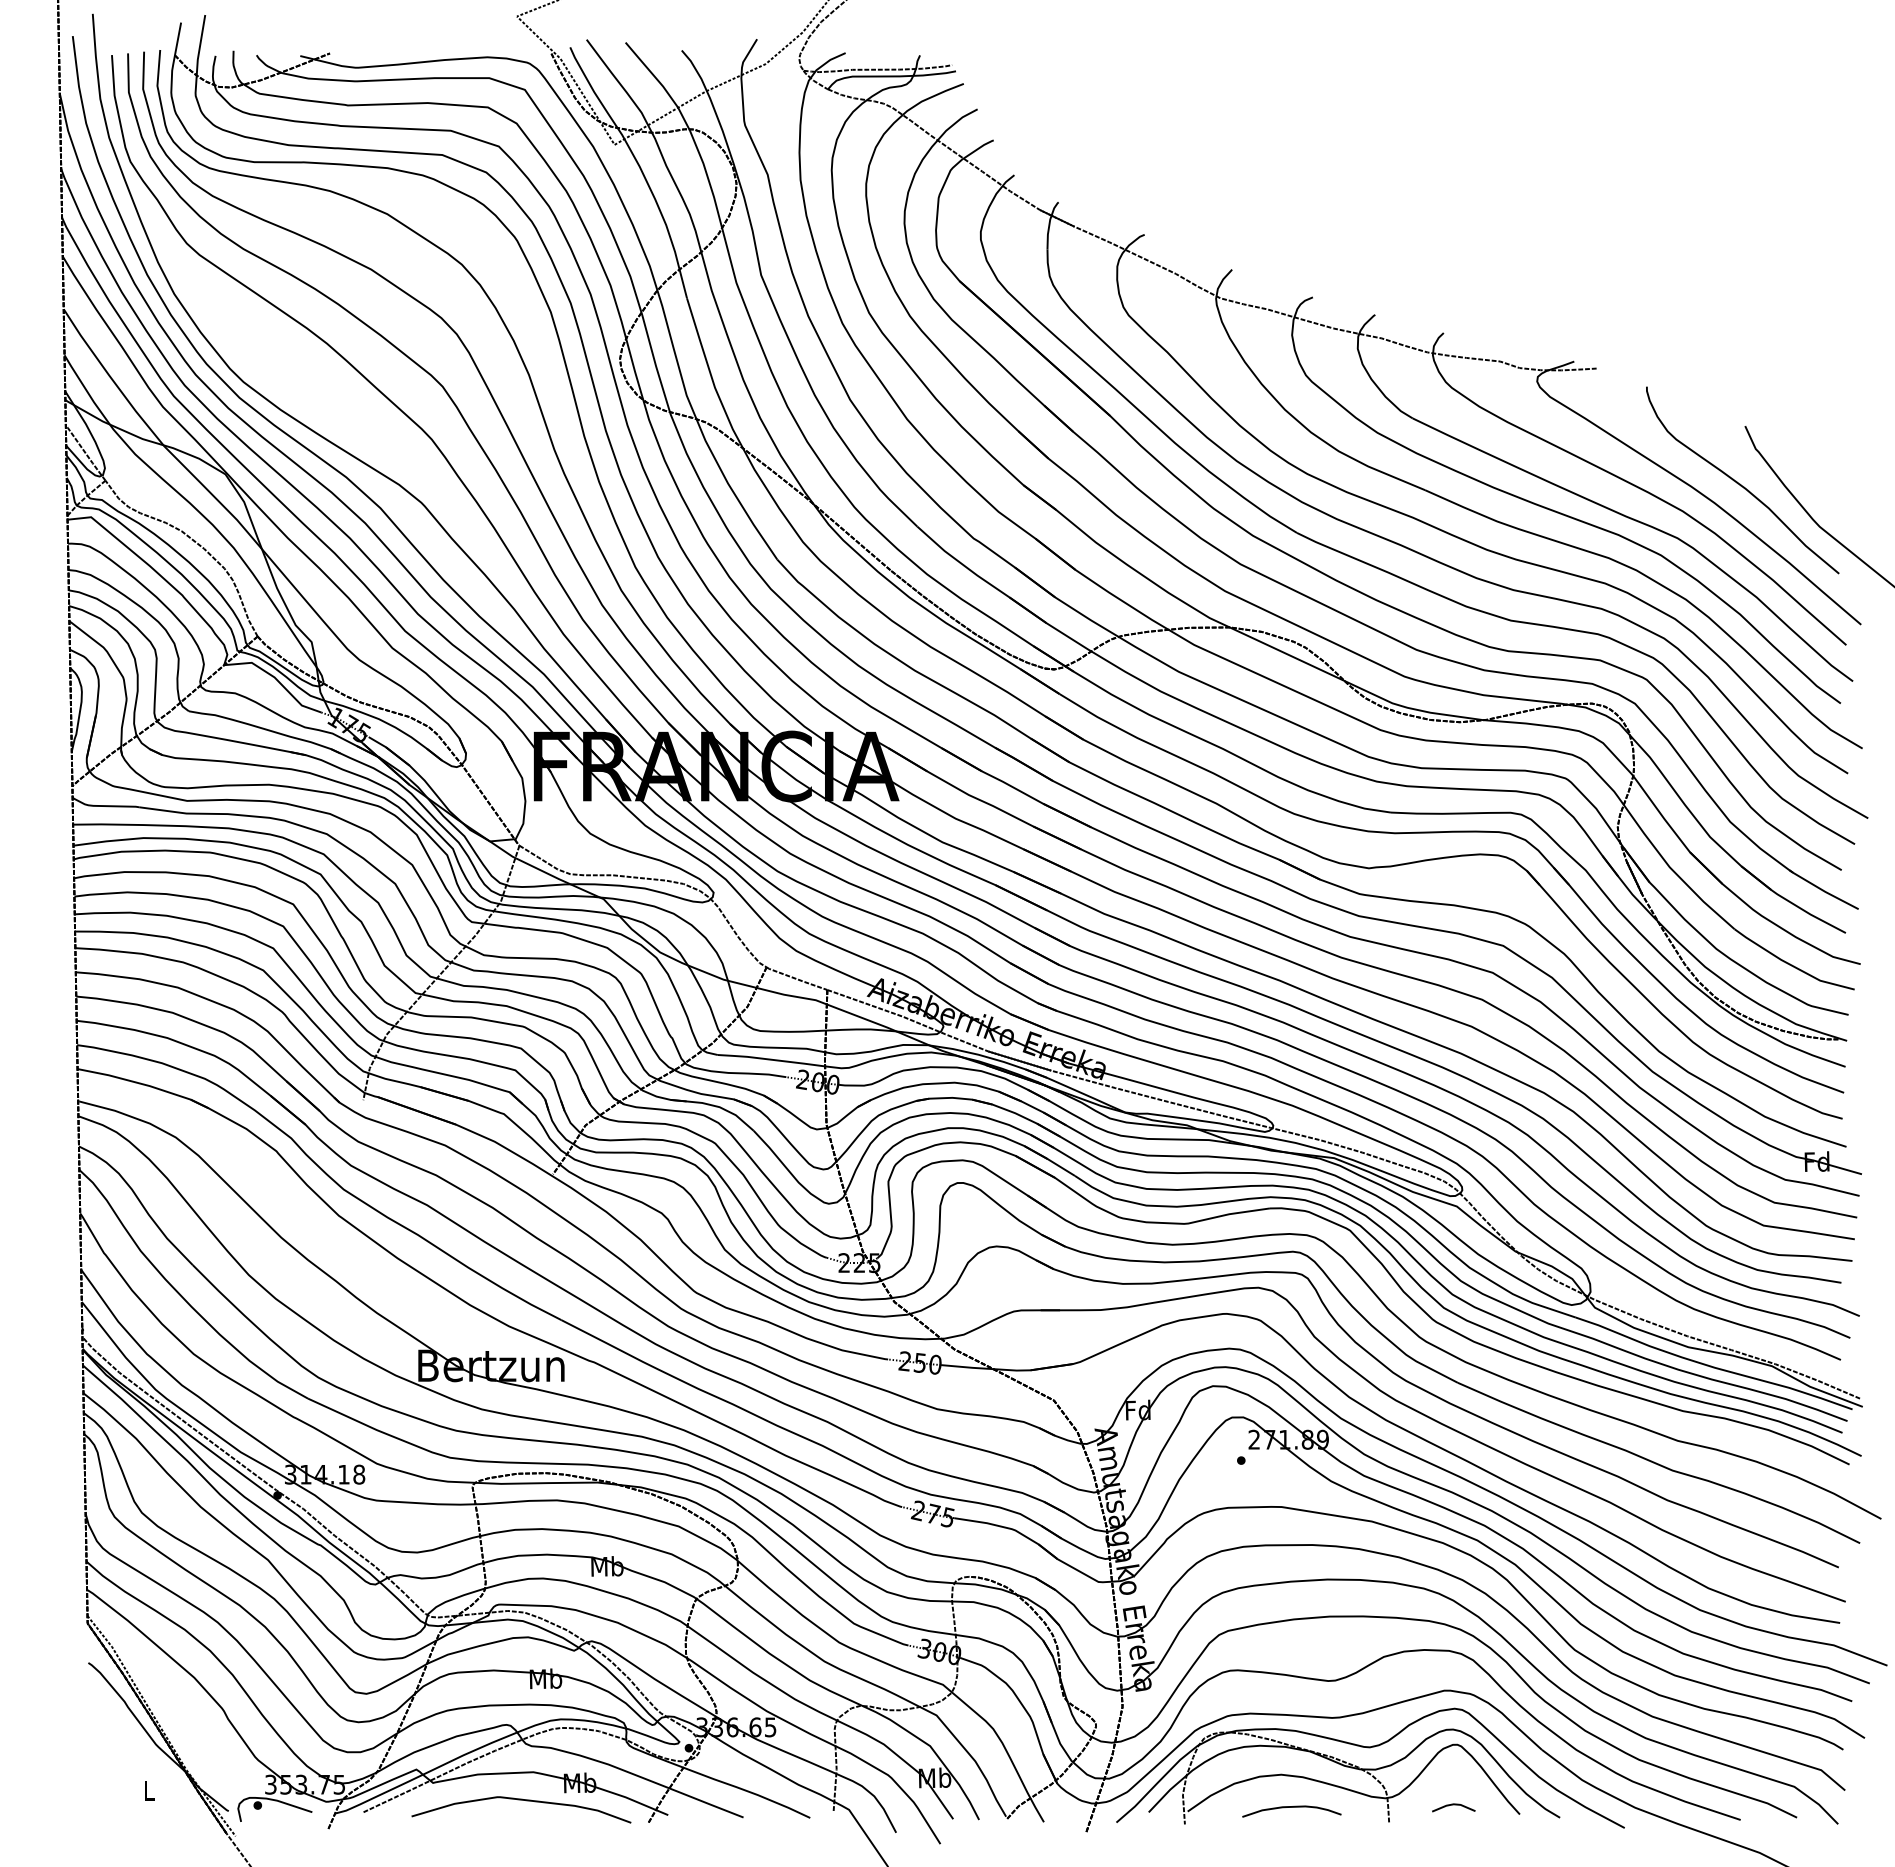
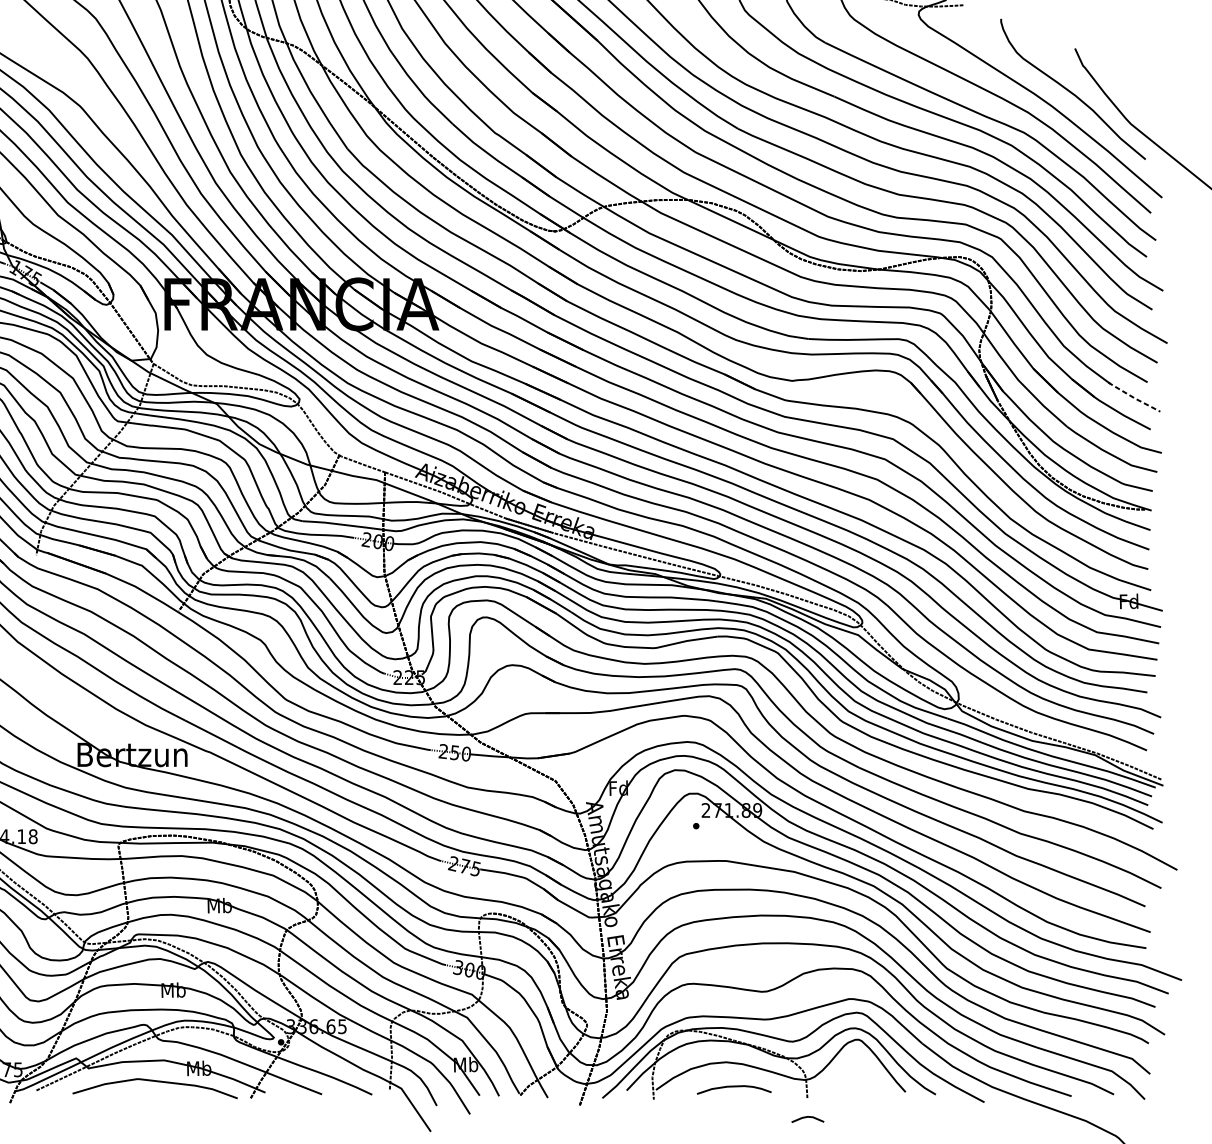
line: (1823, 890) -> (1133, 397), solid -> dashed
line: (1453, 1805) -> (807, 1117), moved

